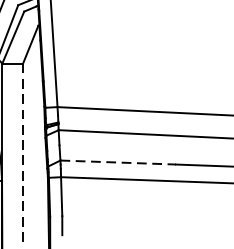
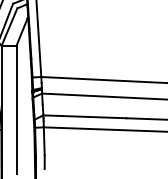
line: (23, 153) -> (16, 110), dashed -> solid
line: (117, 162) -> (84, 116), dashed -> solid

